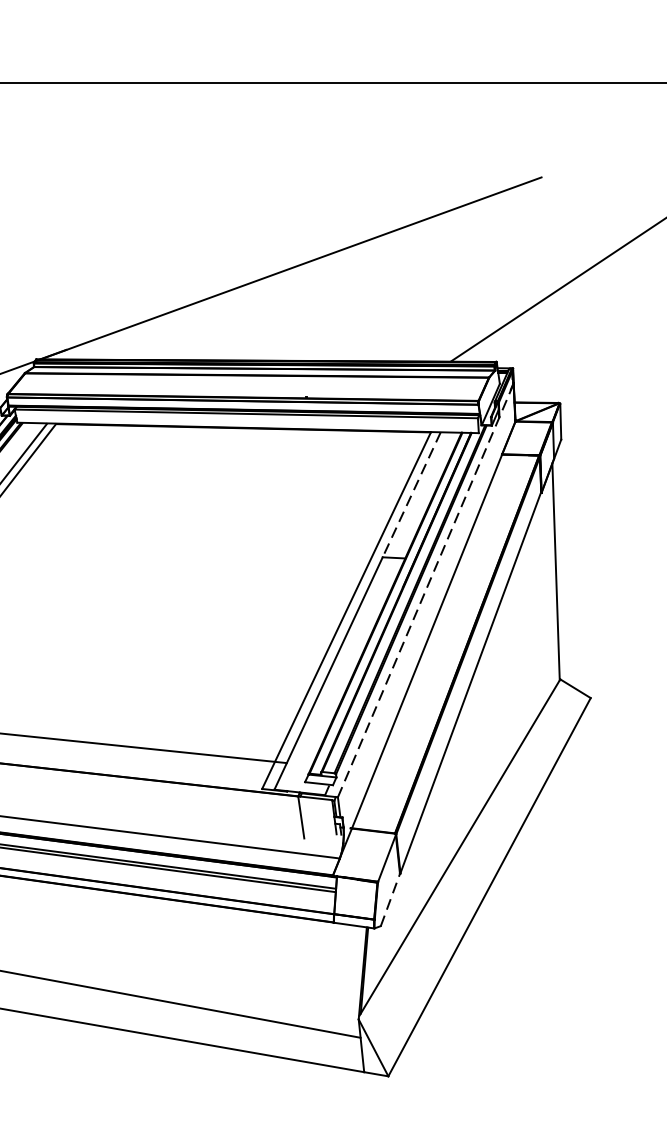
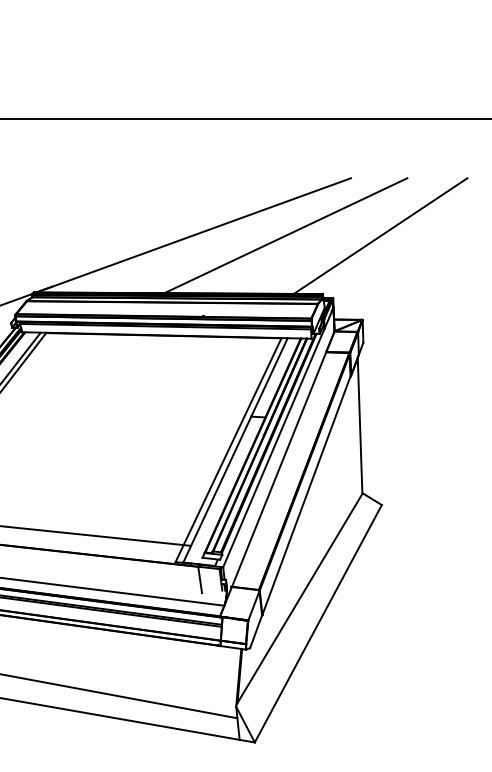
line: (437, 268) -> (285, 235), added
line: (411, 494) -> (269, 377), dashed -> solid
line: (426, 590) -> (278, 437), dashed -> solid
line: (391, 899) -> (256, 631), dashed -> solid

